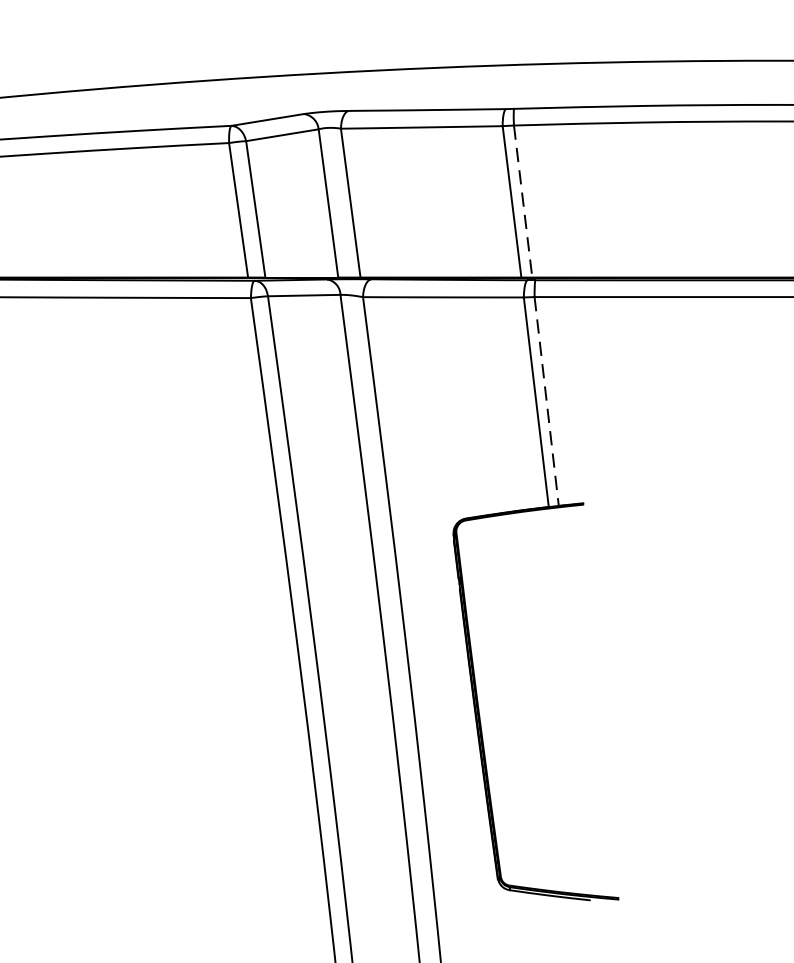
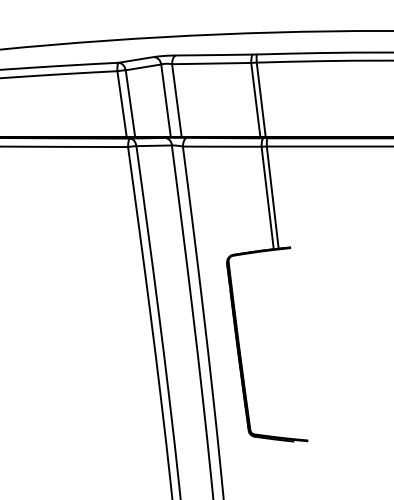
line: (523, 202) -> (261, 100), dashed -> solid
line: (546, 403) -> (272, 198), dashed -> solid

